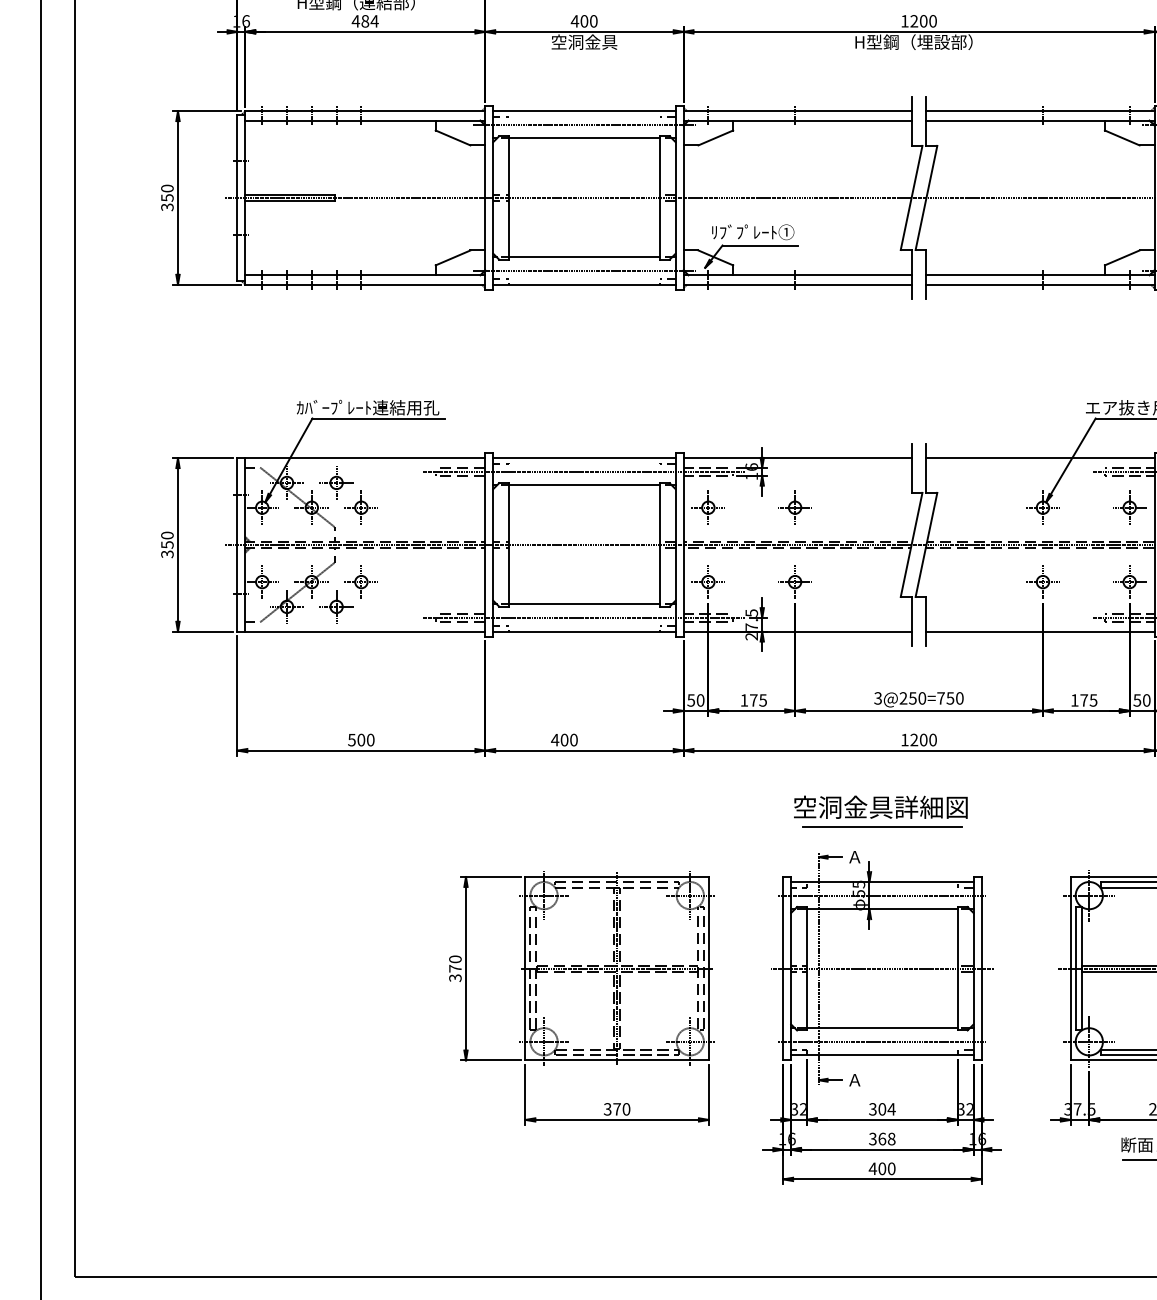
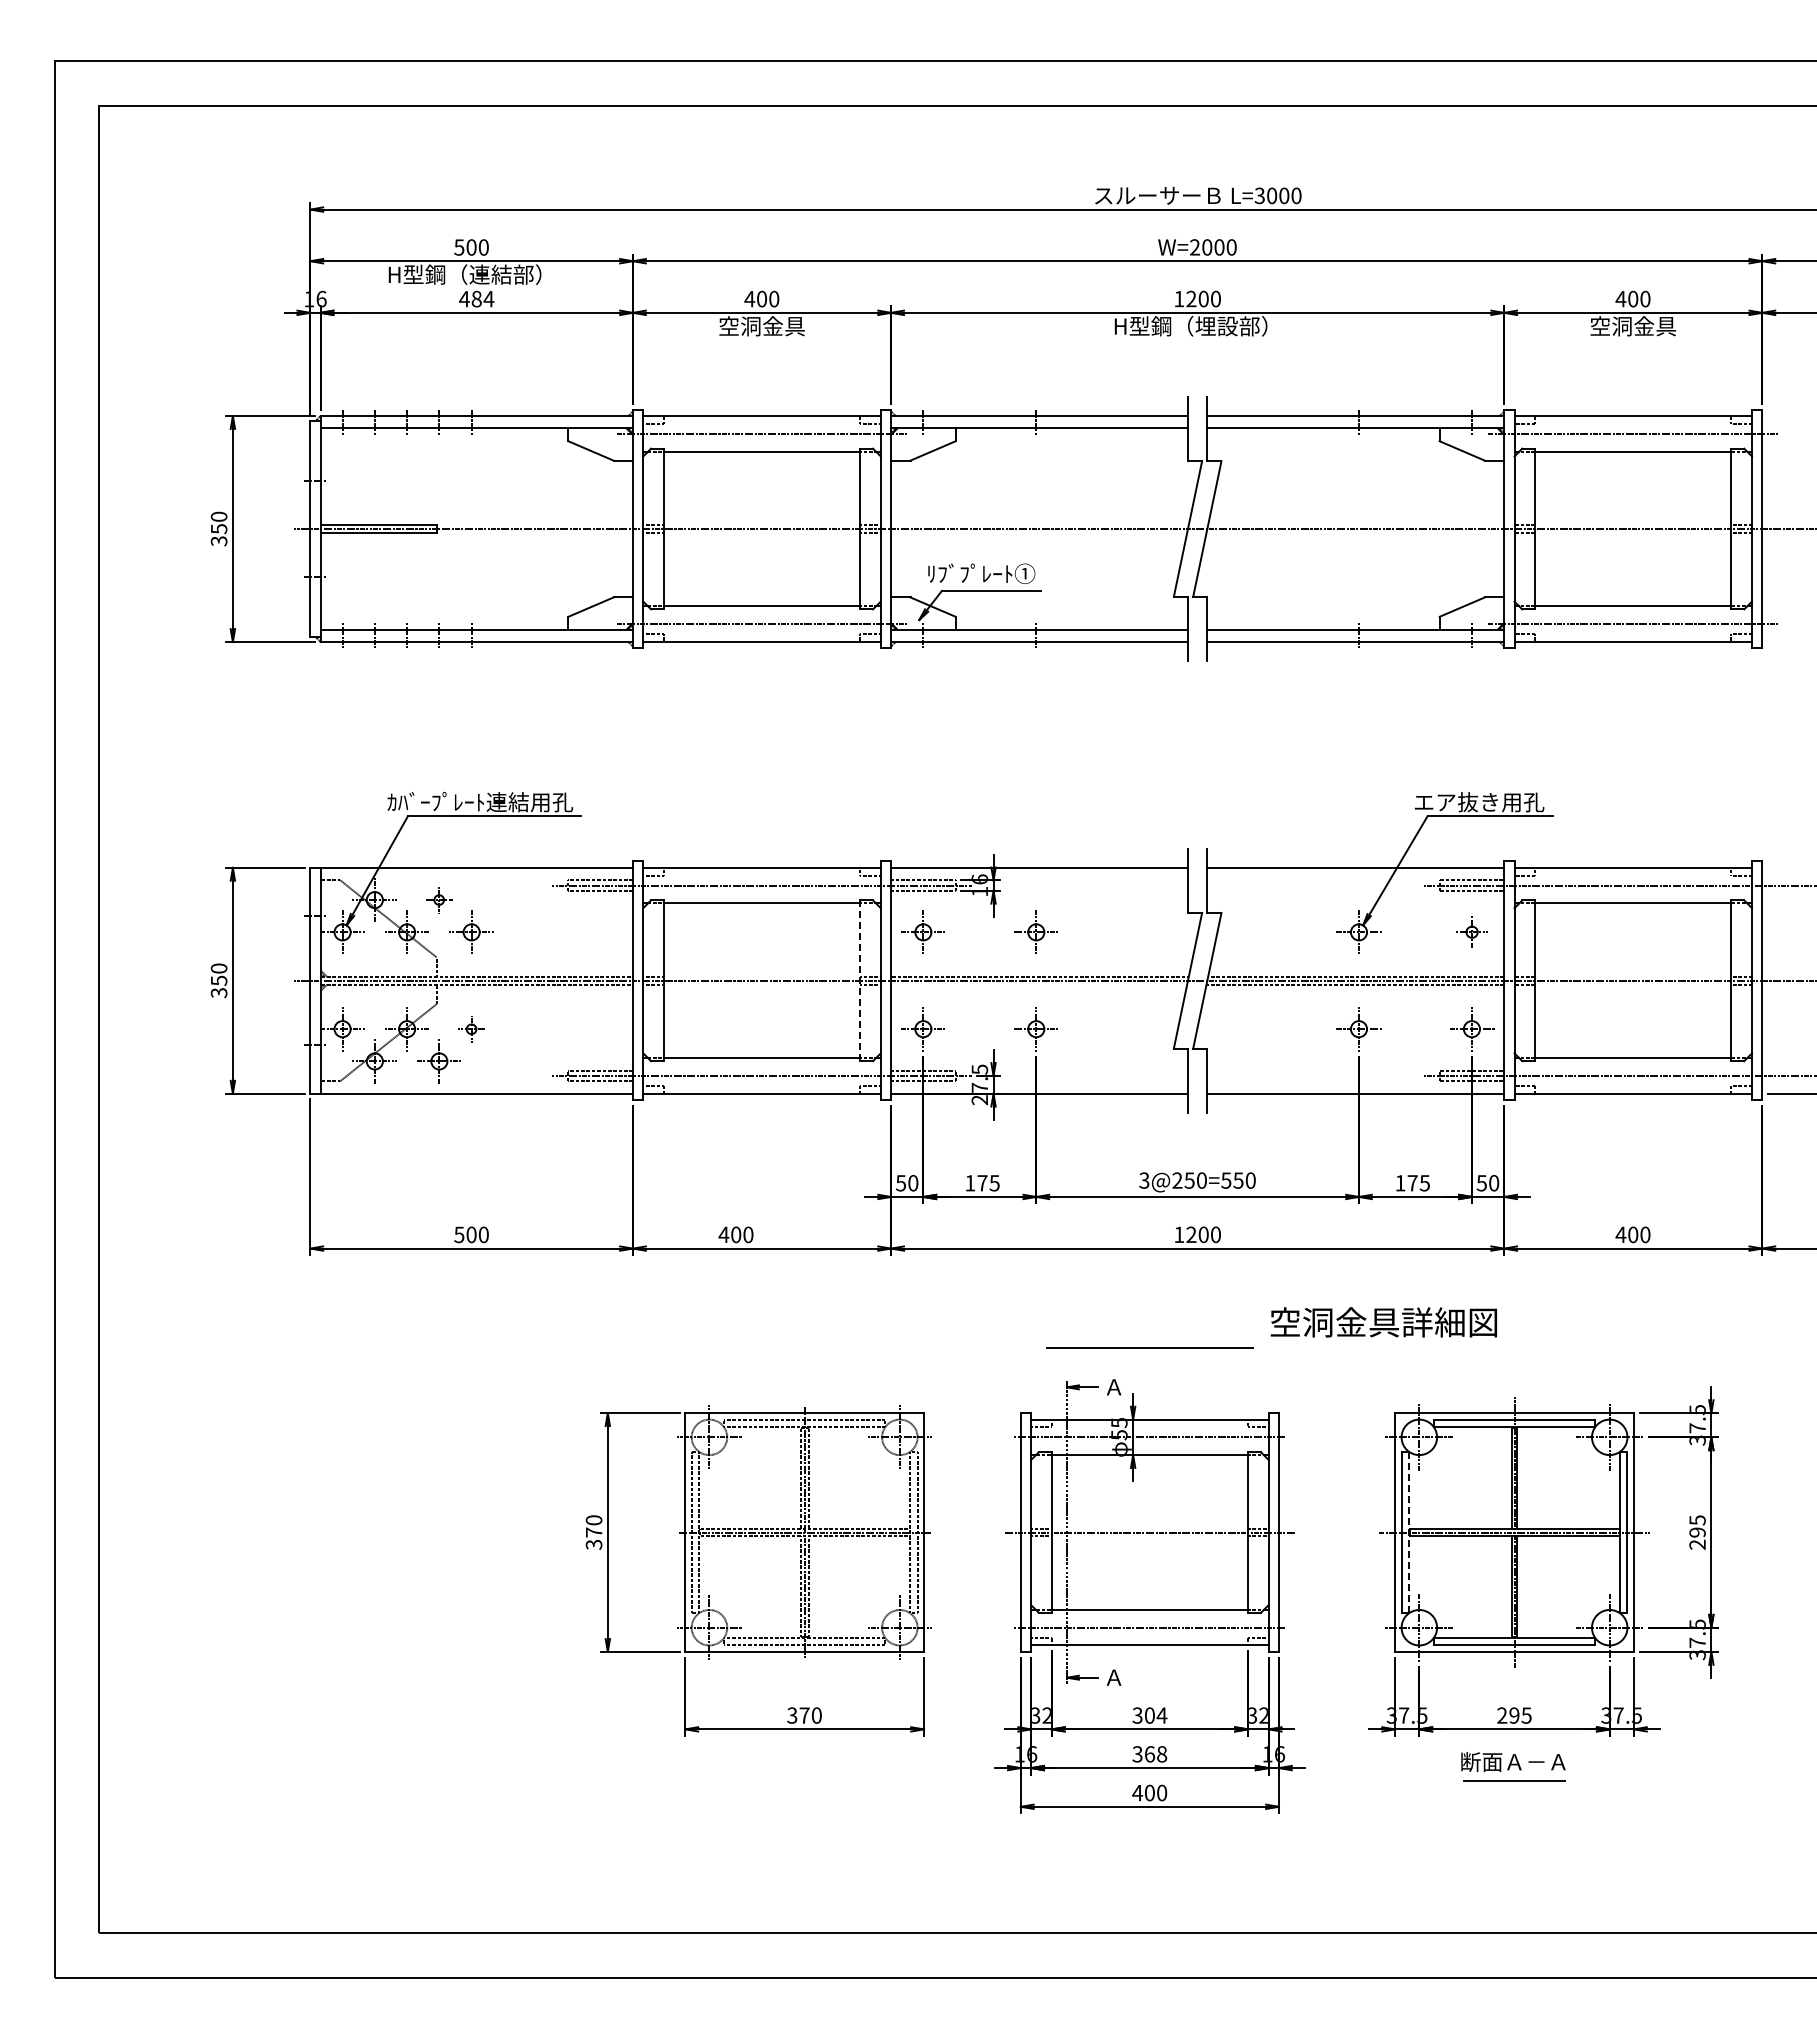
part: (335, 482) -> (438, 899), size x0.6
part: (1130, 507) -> (1472, 931), size x0.7
line: (660, 544) -> (860, 980), solid -> dashed
line: (797, 547) -> (1039, 984), removed
part: (361, 582) -> (471, 1029), size x0.6
text: (941, 698) -> (1226, 1180), 3@250=750 -> 3@250=550
text: (880, 807) -> (1383, 1322), moved
line: (1081, 968) -> (1409, 1532), solid -> dashed

